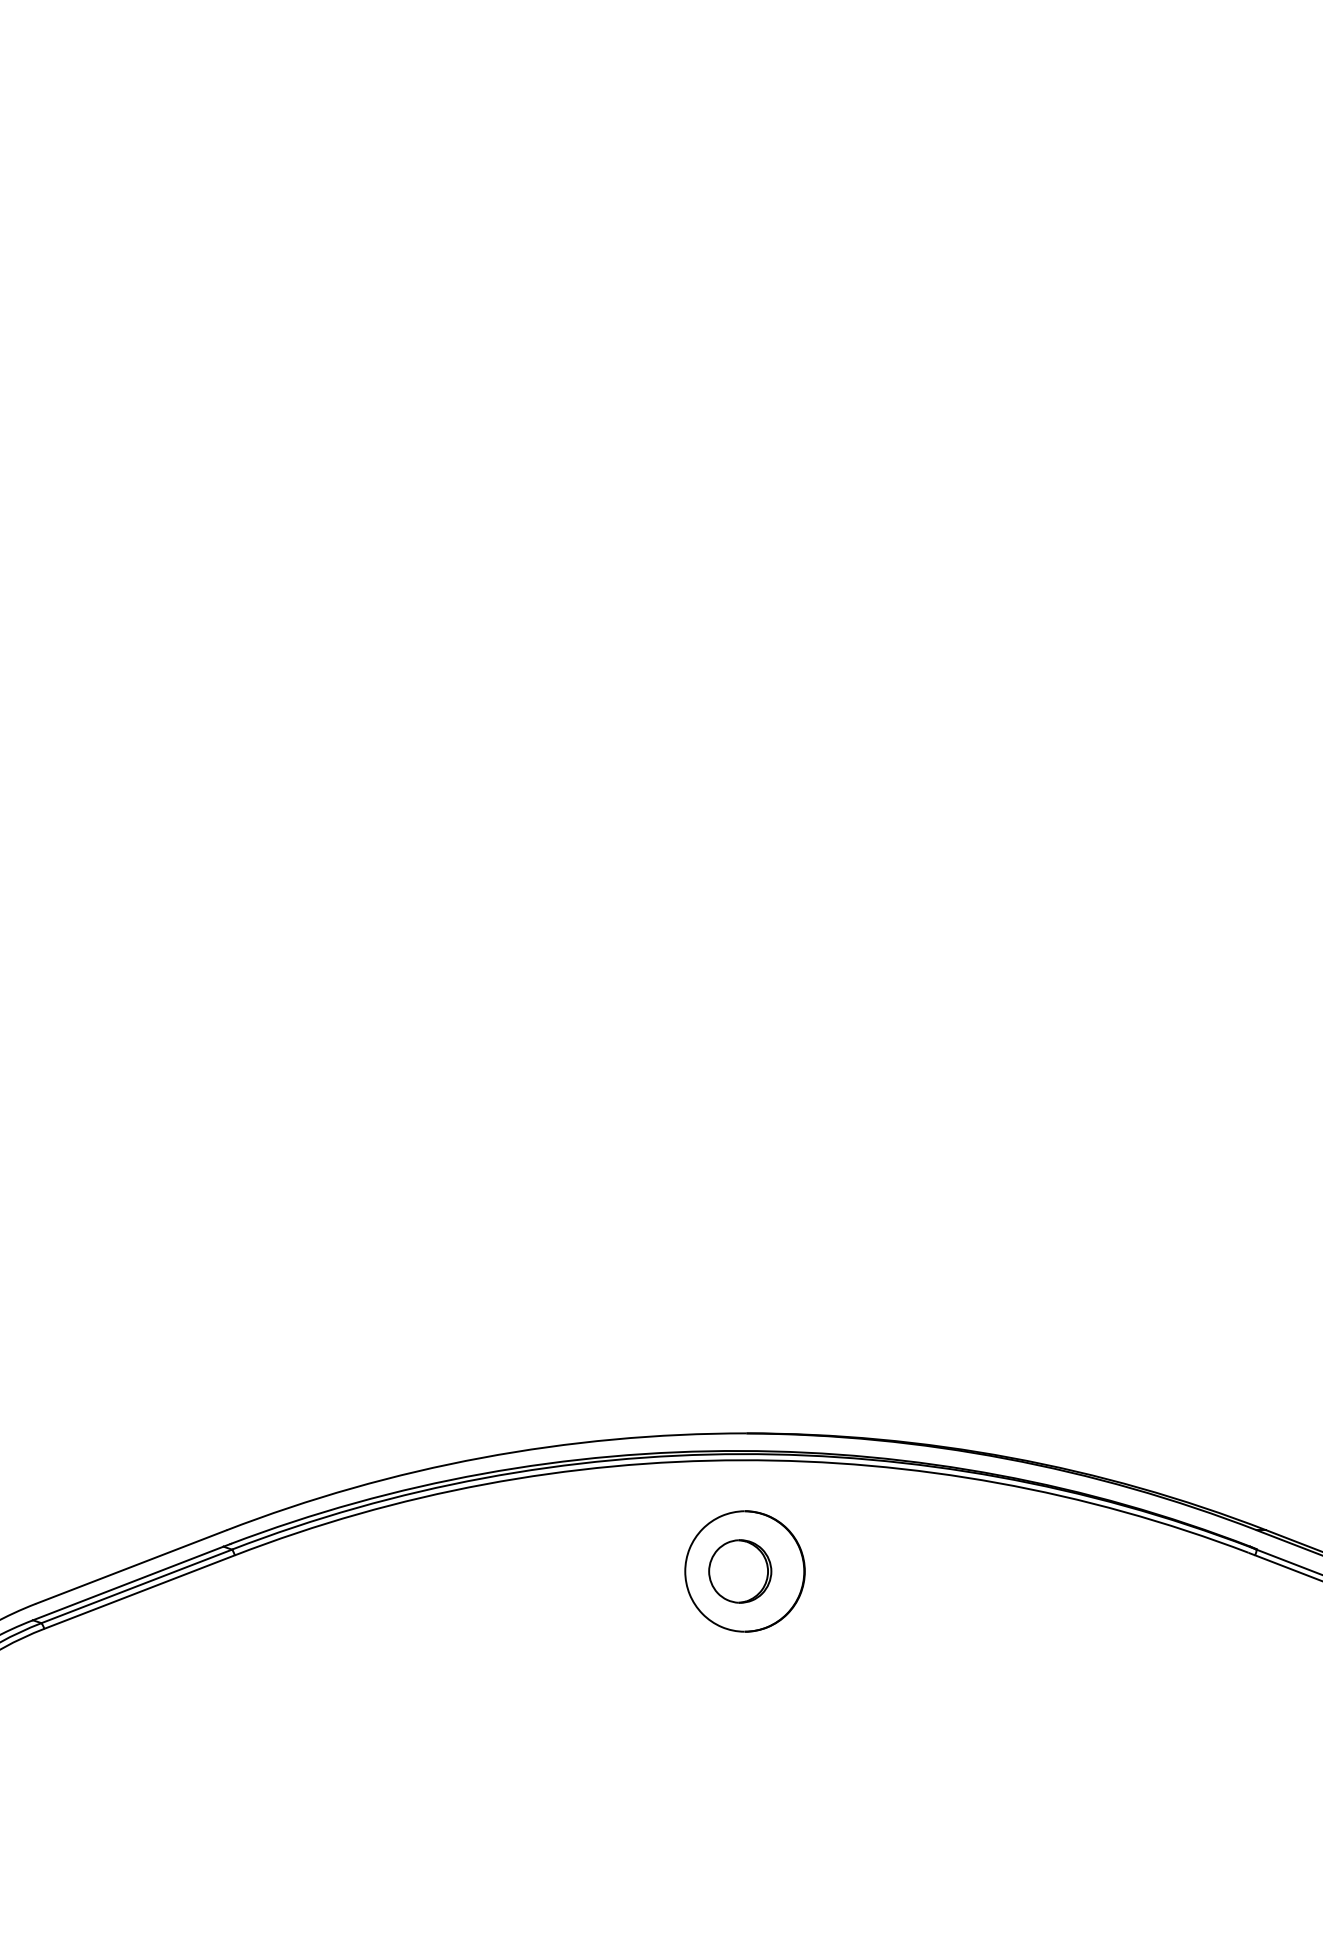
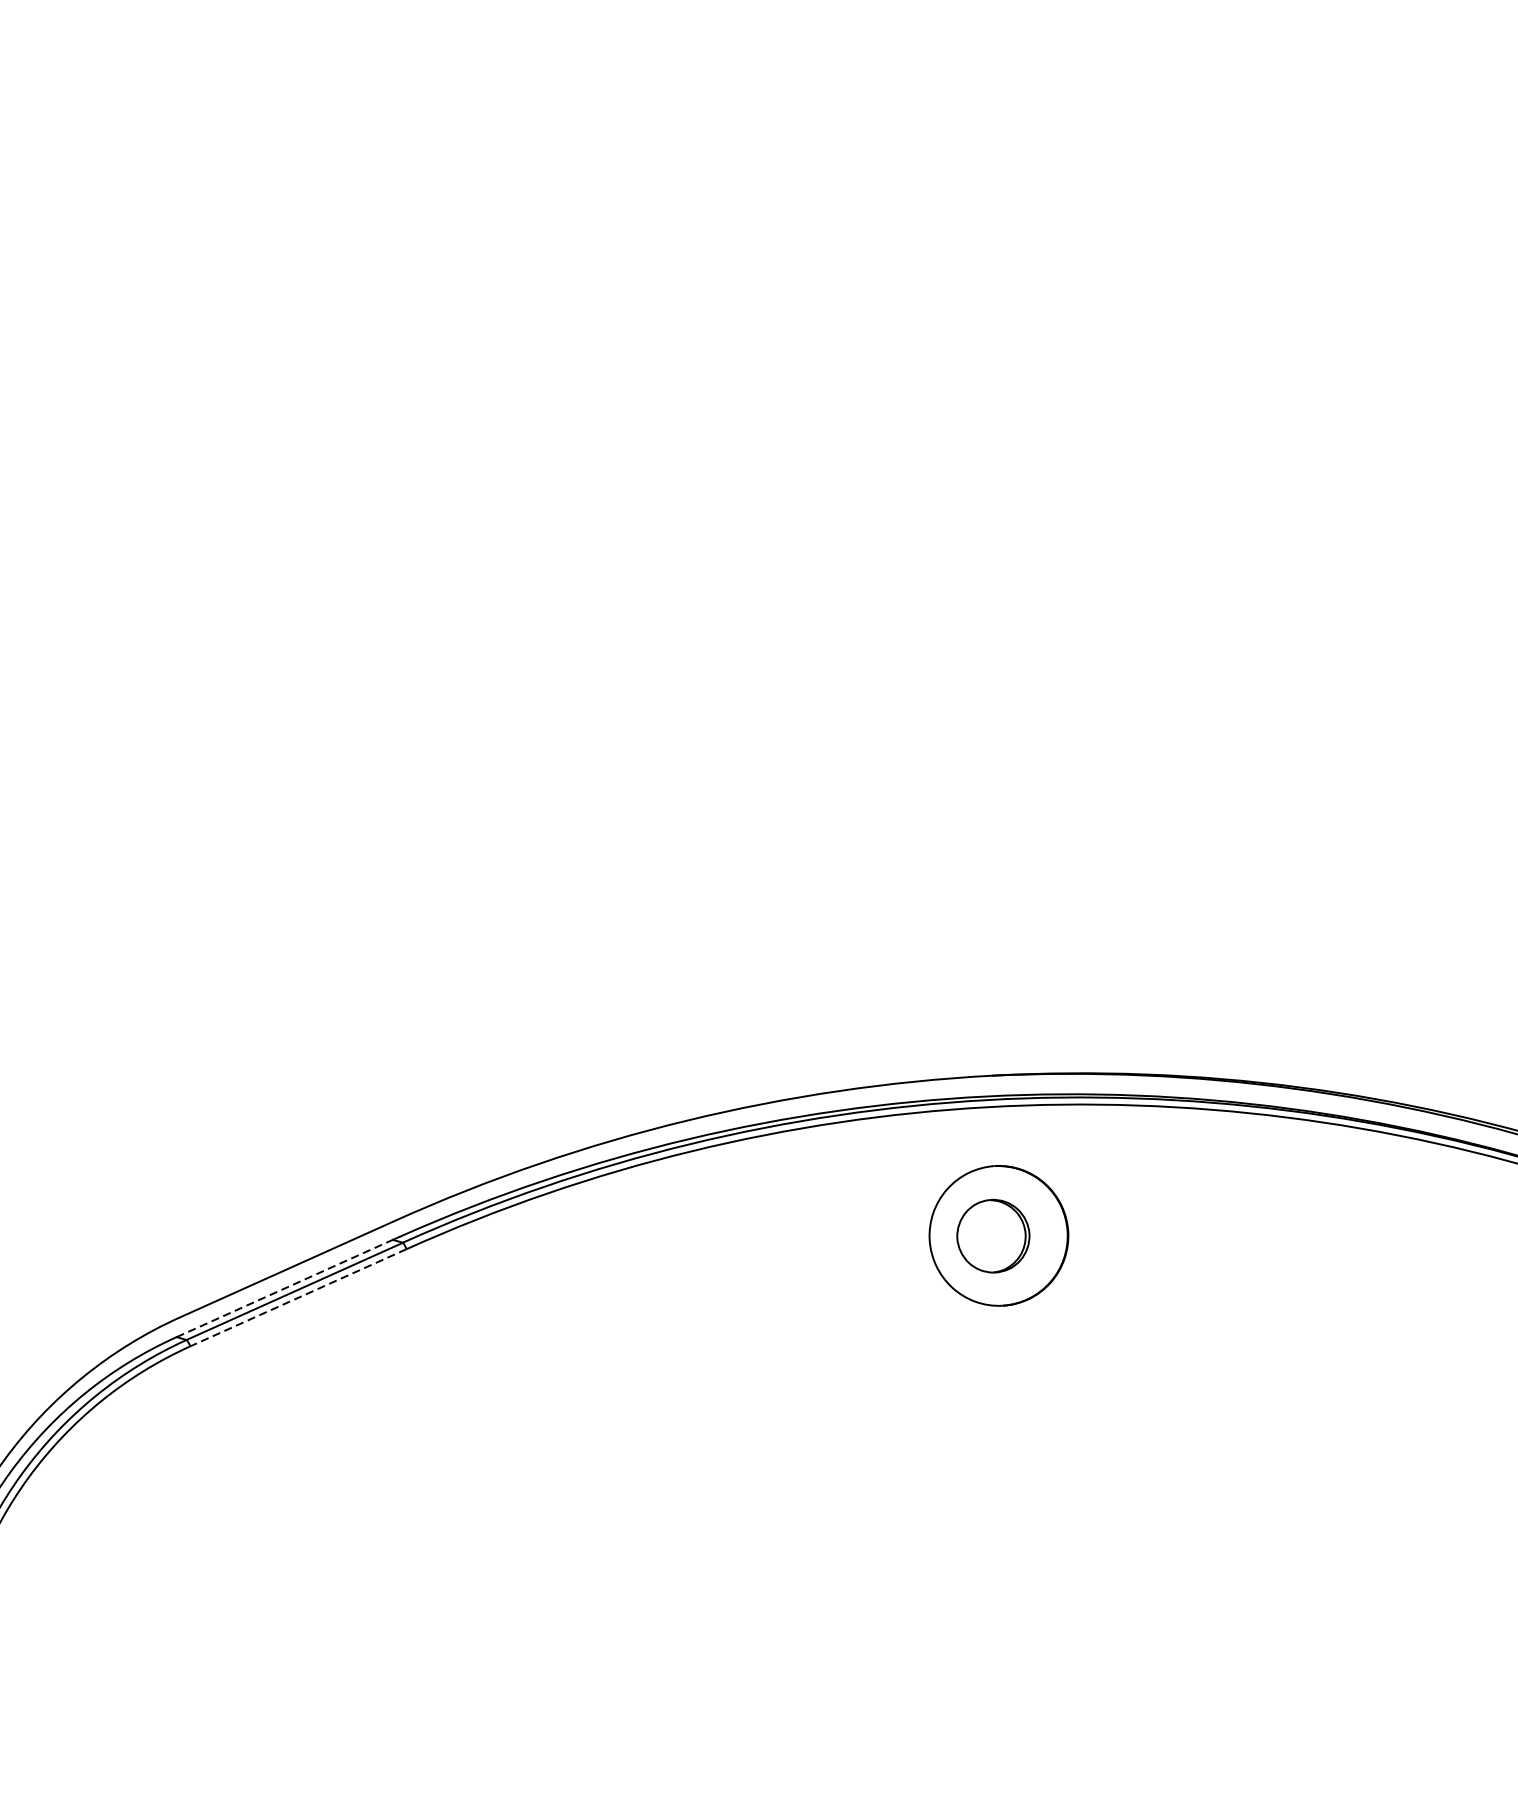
line: (128, 1583) -> (285, 1288), solid -> dashed
line: (139, 1592) -> (298, 1298), solid -> dashed

